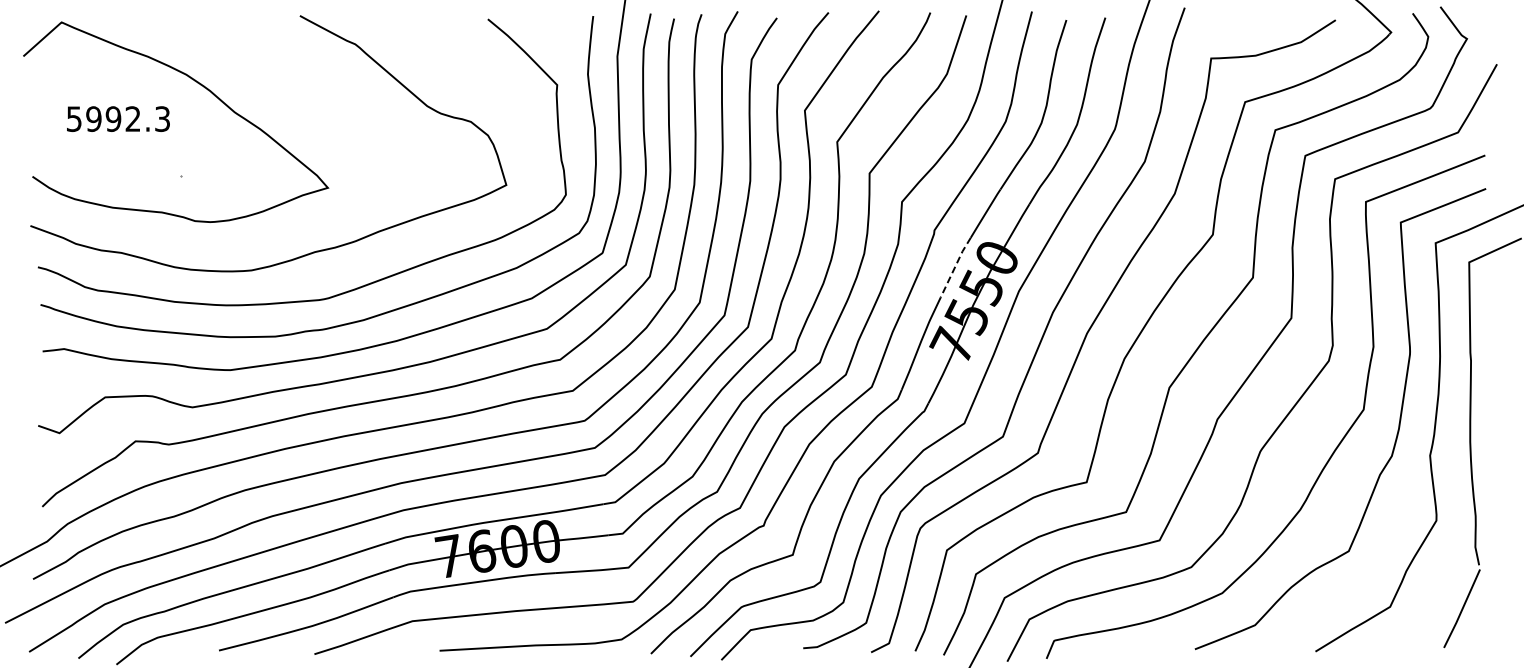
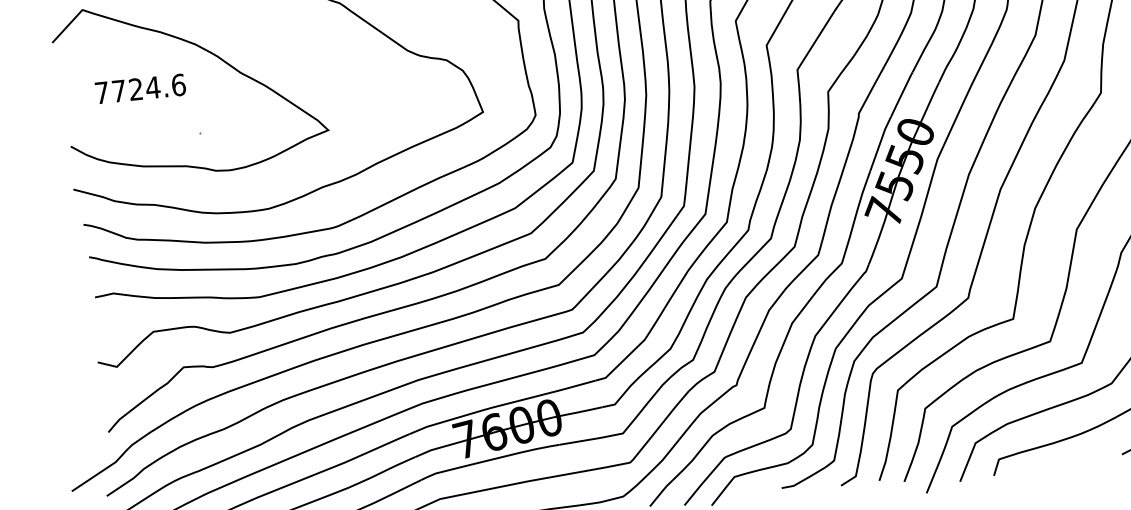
text: (118, 119) -> (140, 89), 5992.3 -> 7724.6
line: (955, 266) -> (880, 143), dashed -> solid

